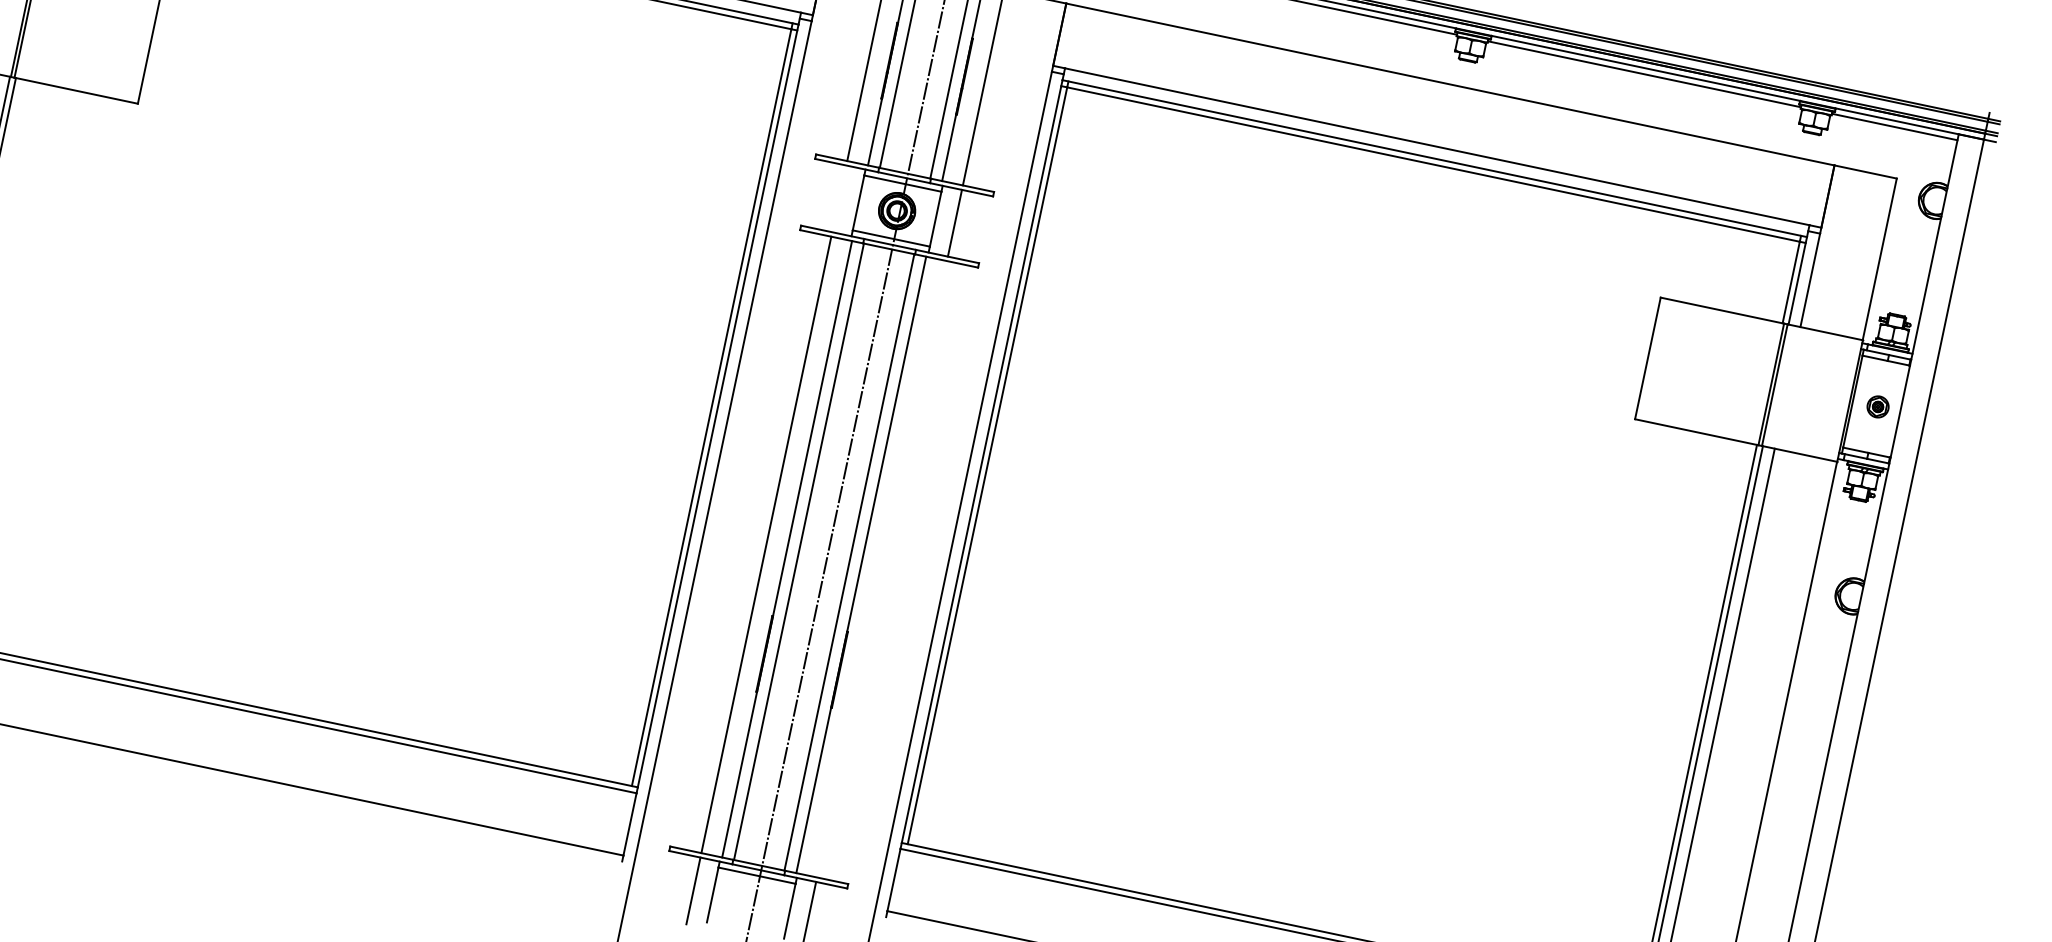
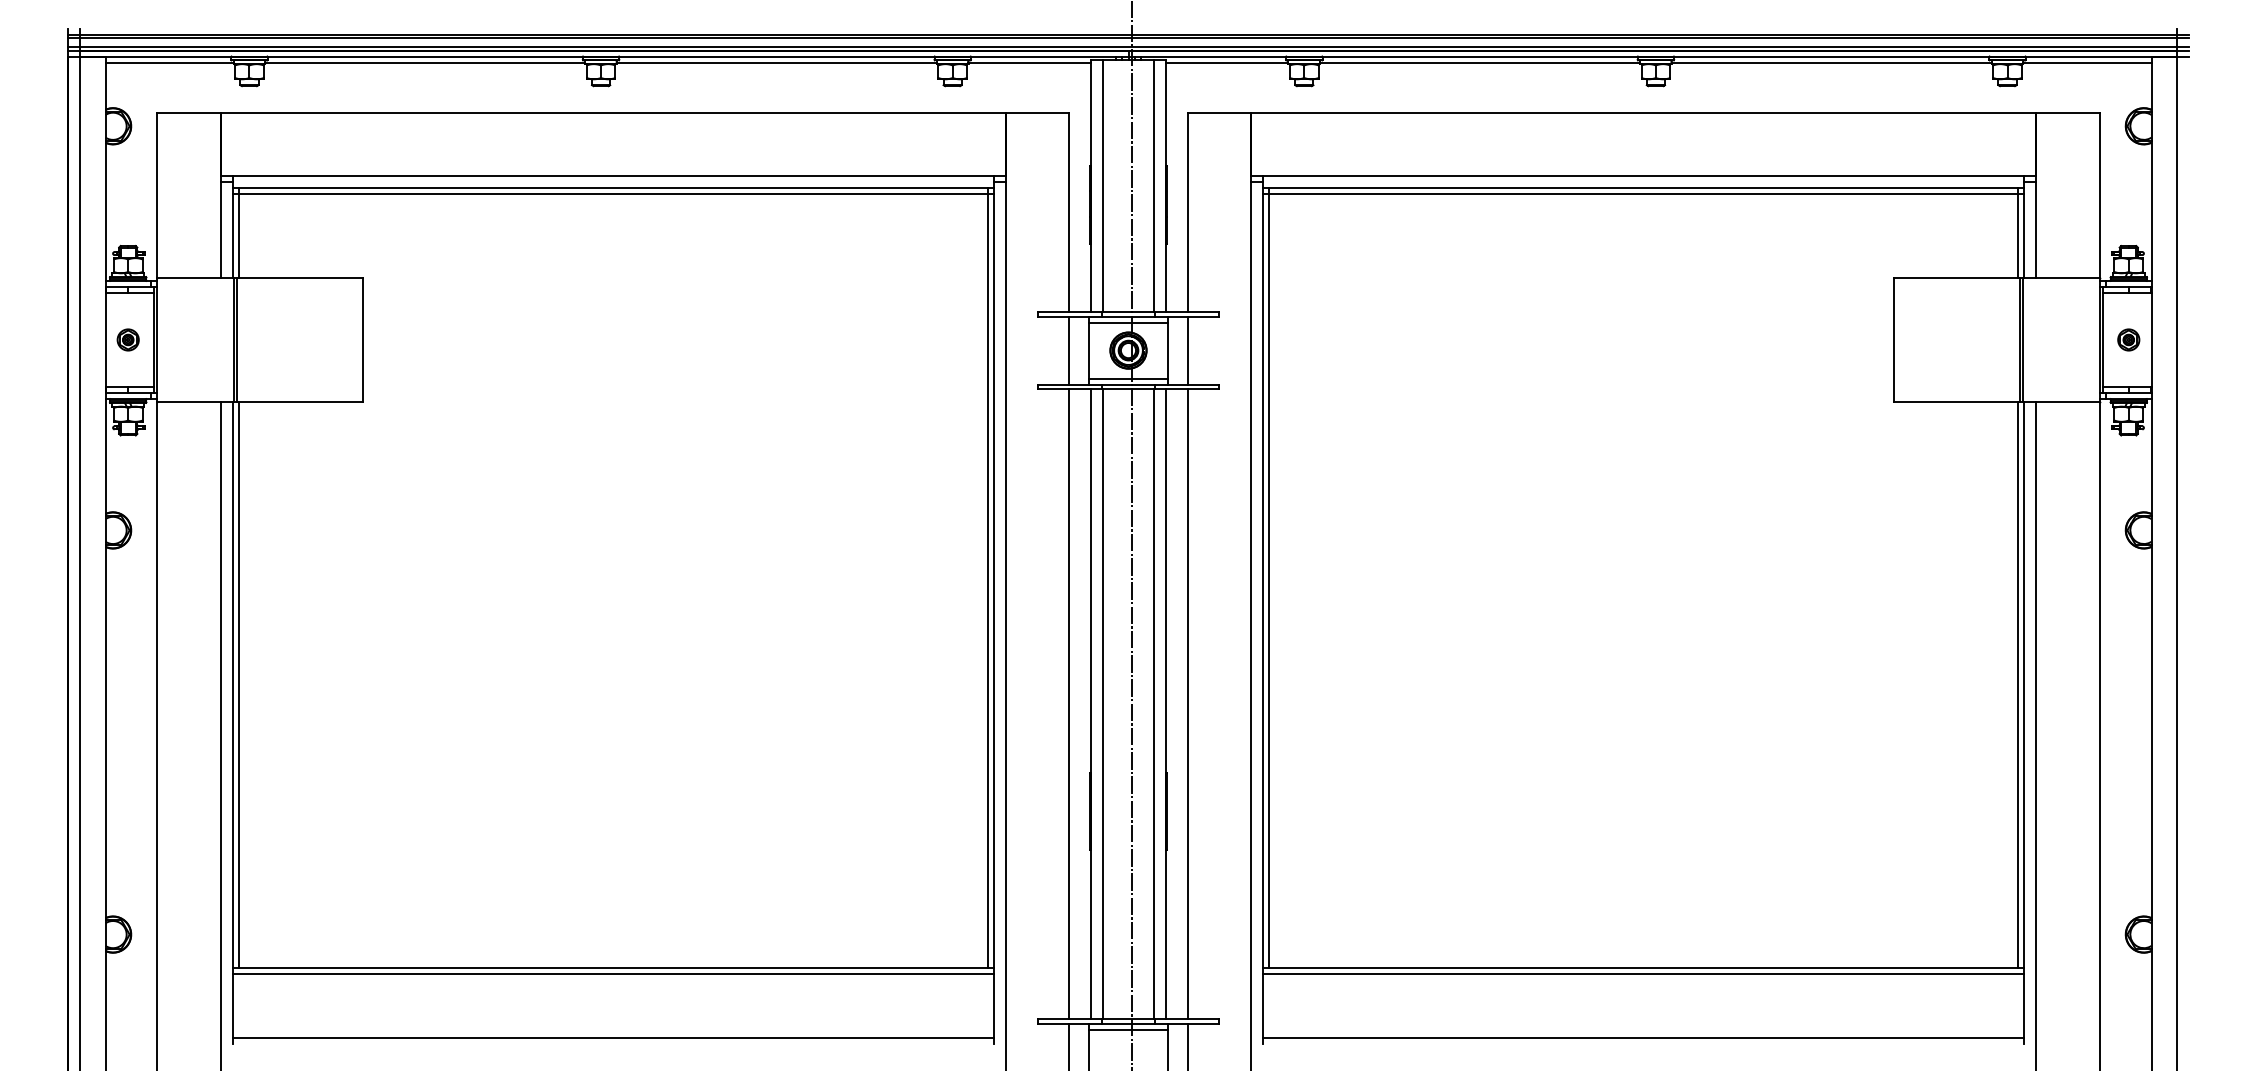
line: (839, 198) -> (1069, 350), added
line: (881, 569) -> (1187, 704), added

